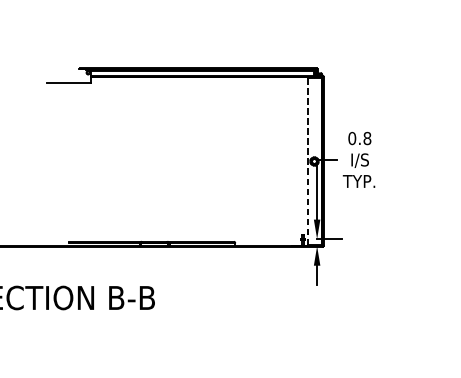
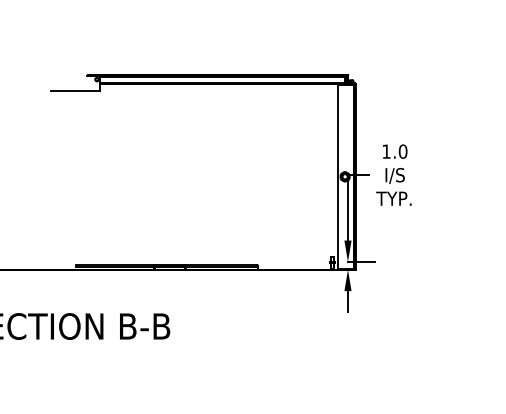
text: (359, 138) -> (394, 151), 0.8 -> 1.0
line: (308, 161) -> (338, 176), dashed -> solid

